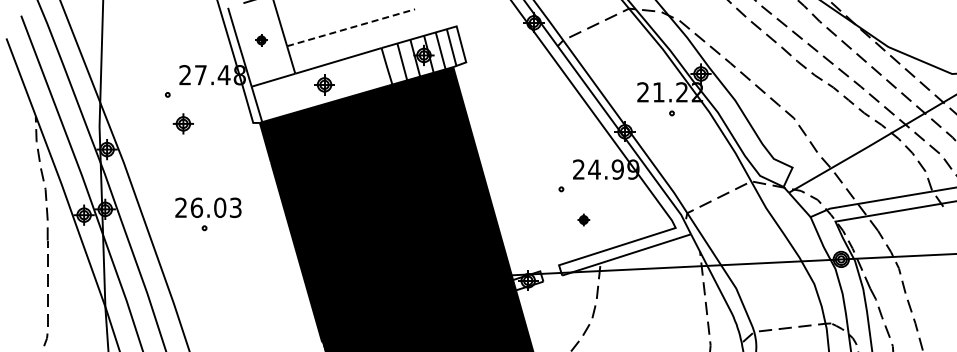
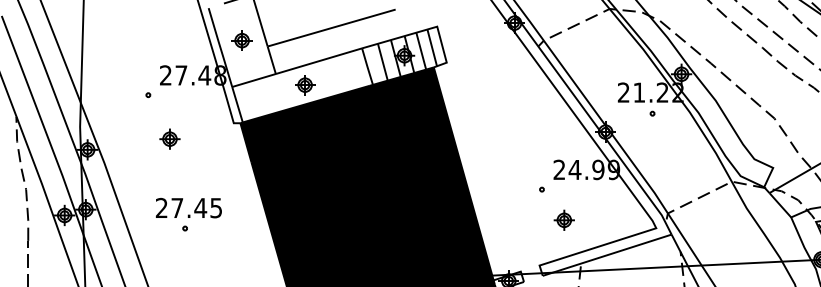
line: (351, 27) -> (332, 27), dashed -> solid
part: (261, 40) -> (242, 40), size x1.67
part: (182, 123) -> (169, 138), moved
text: (215, 207) -> (196, 207), 26.03 -> 27.45
part: (583, 219) -> (564, 219), size x1.67

